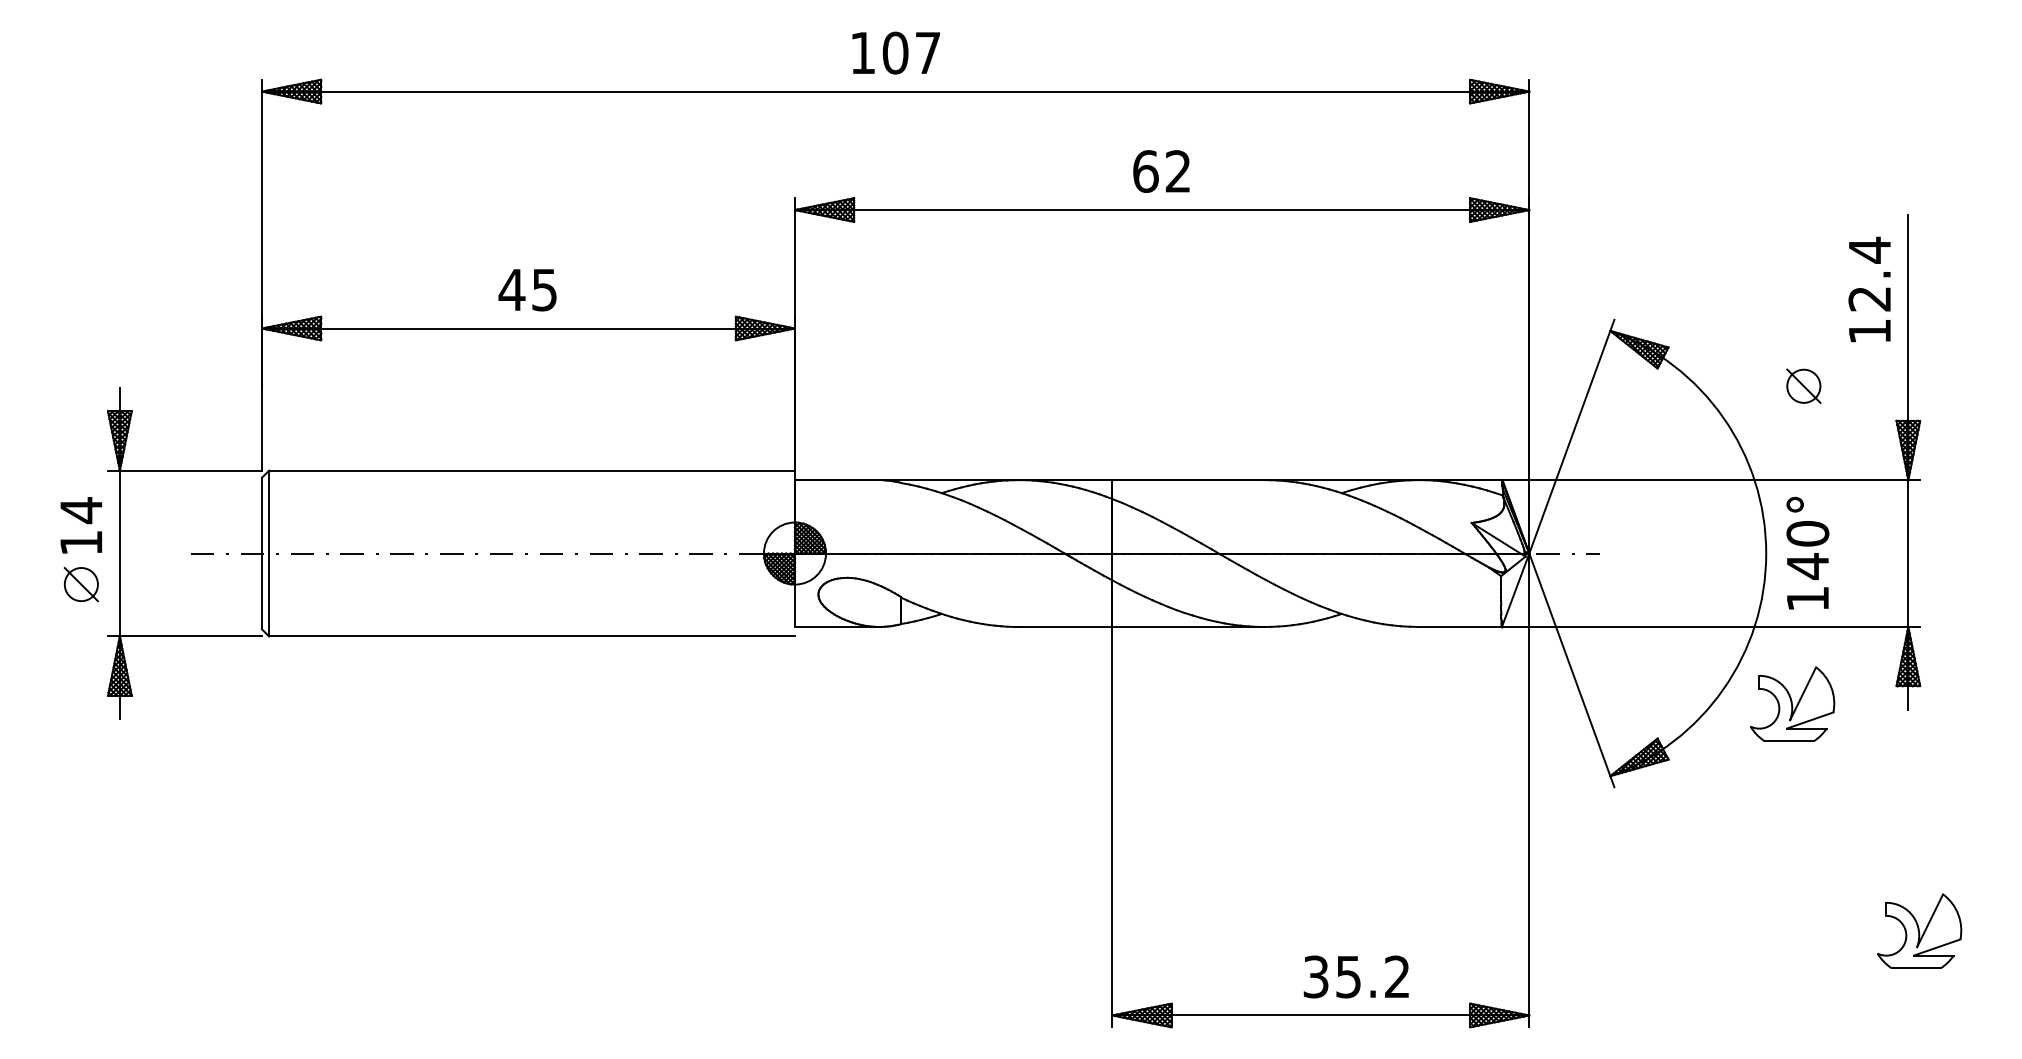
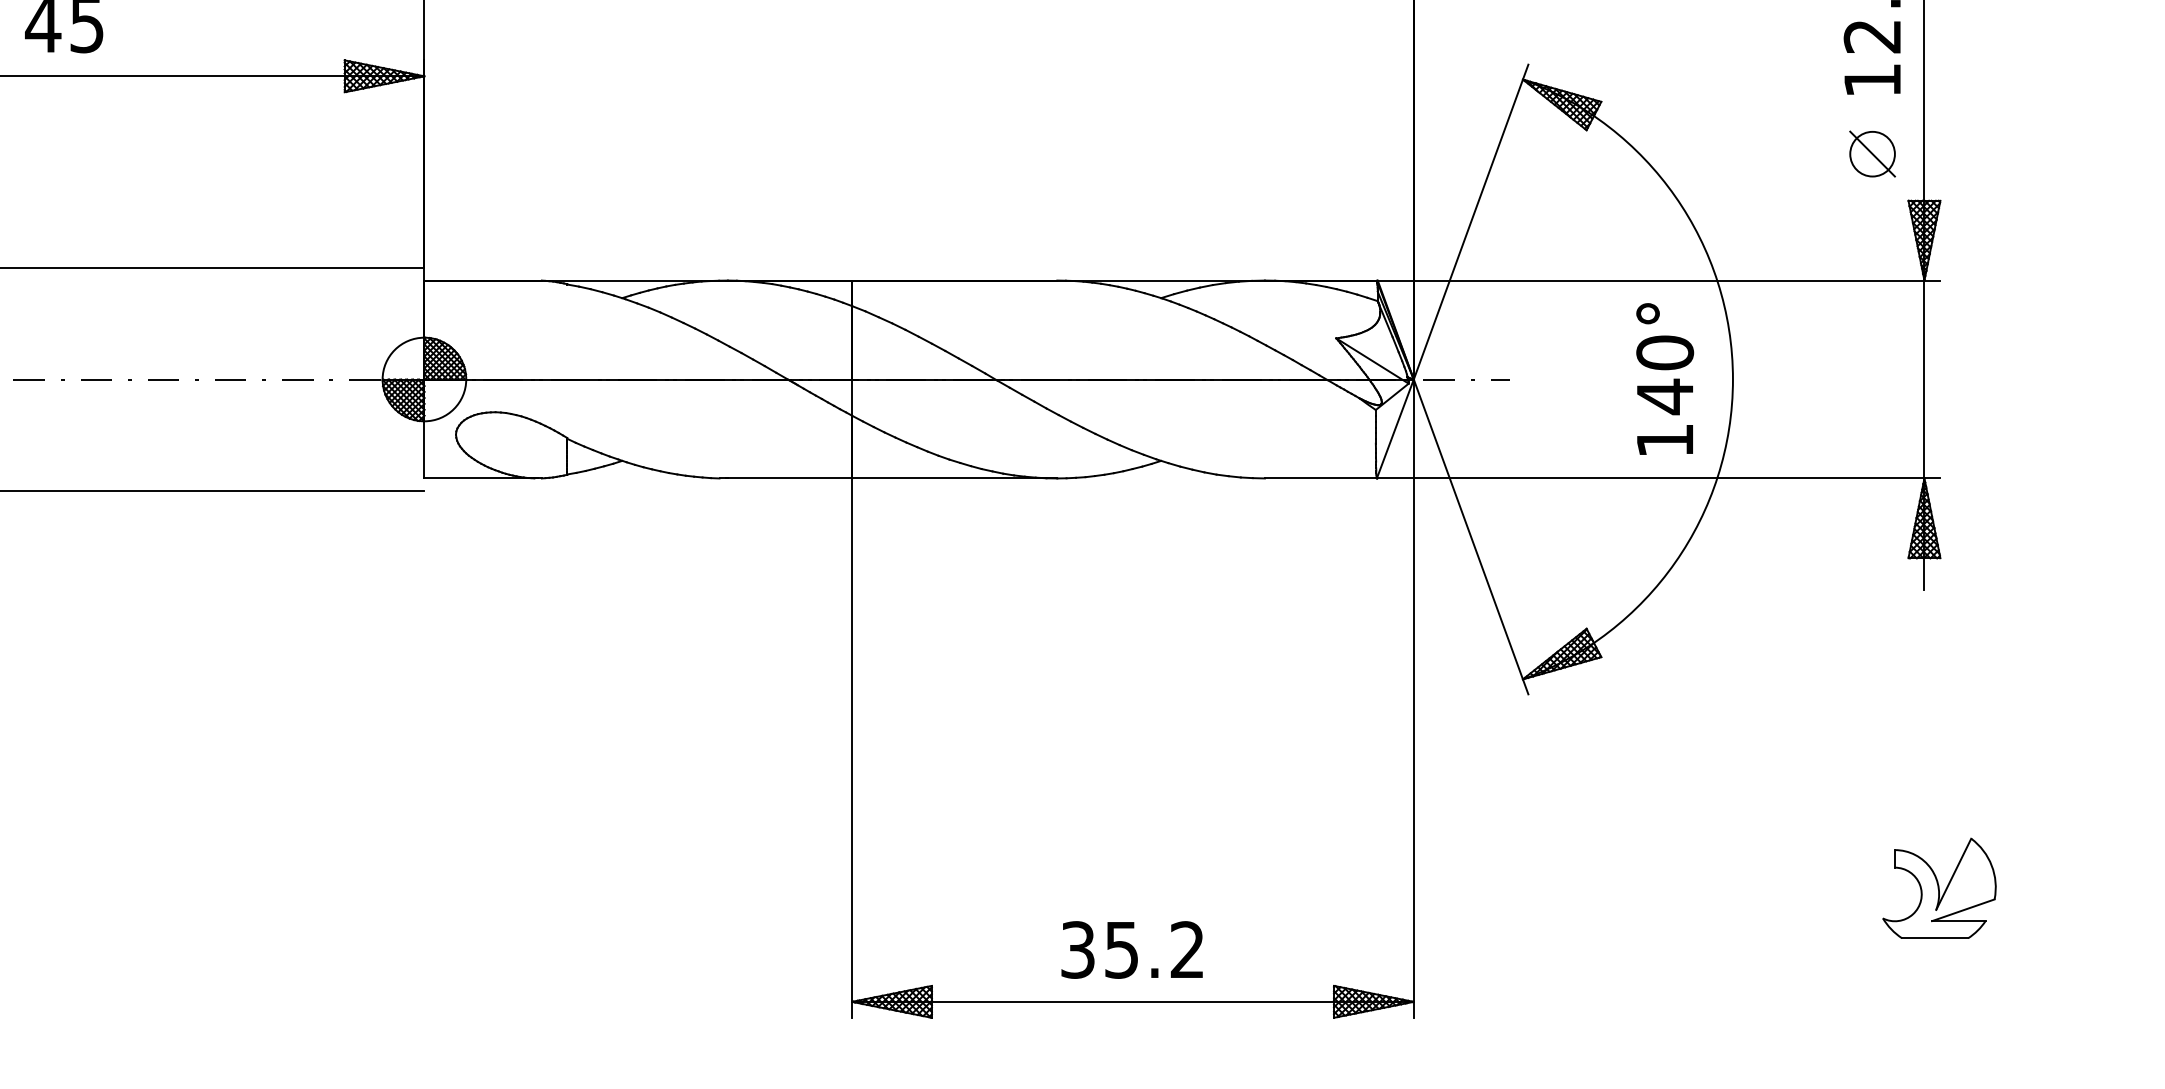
part: (1803, 385) -> (1872, 153), moved
text: (1807, 552) -> (1664, 378), moved
part: (1792, 703) -> (1768, 581), removed
text: (1355, 976) -> (1131, 949), moved

